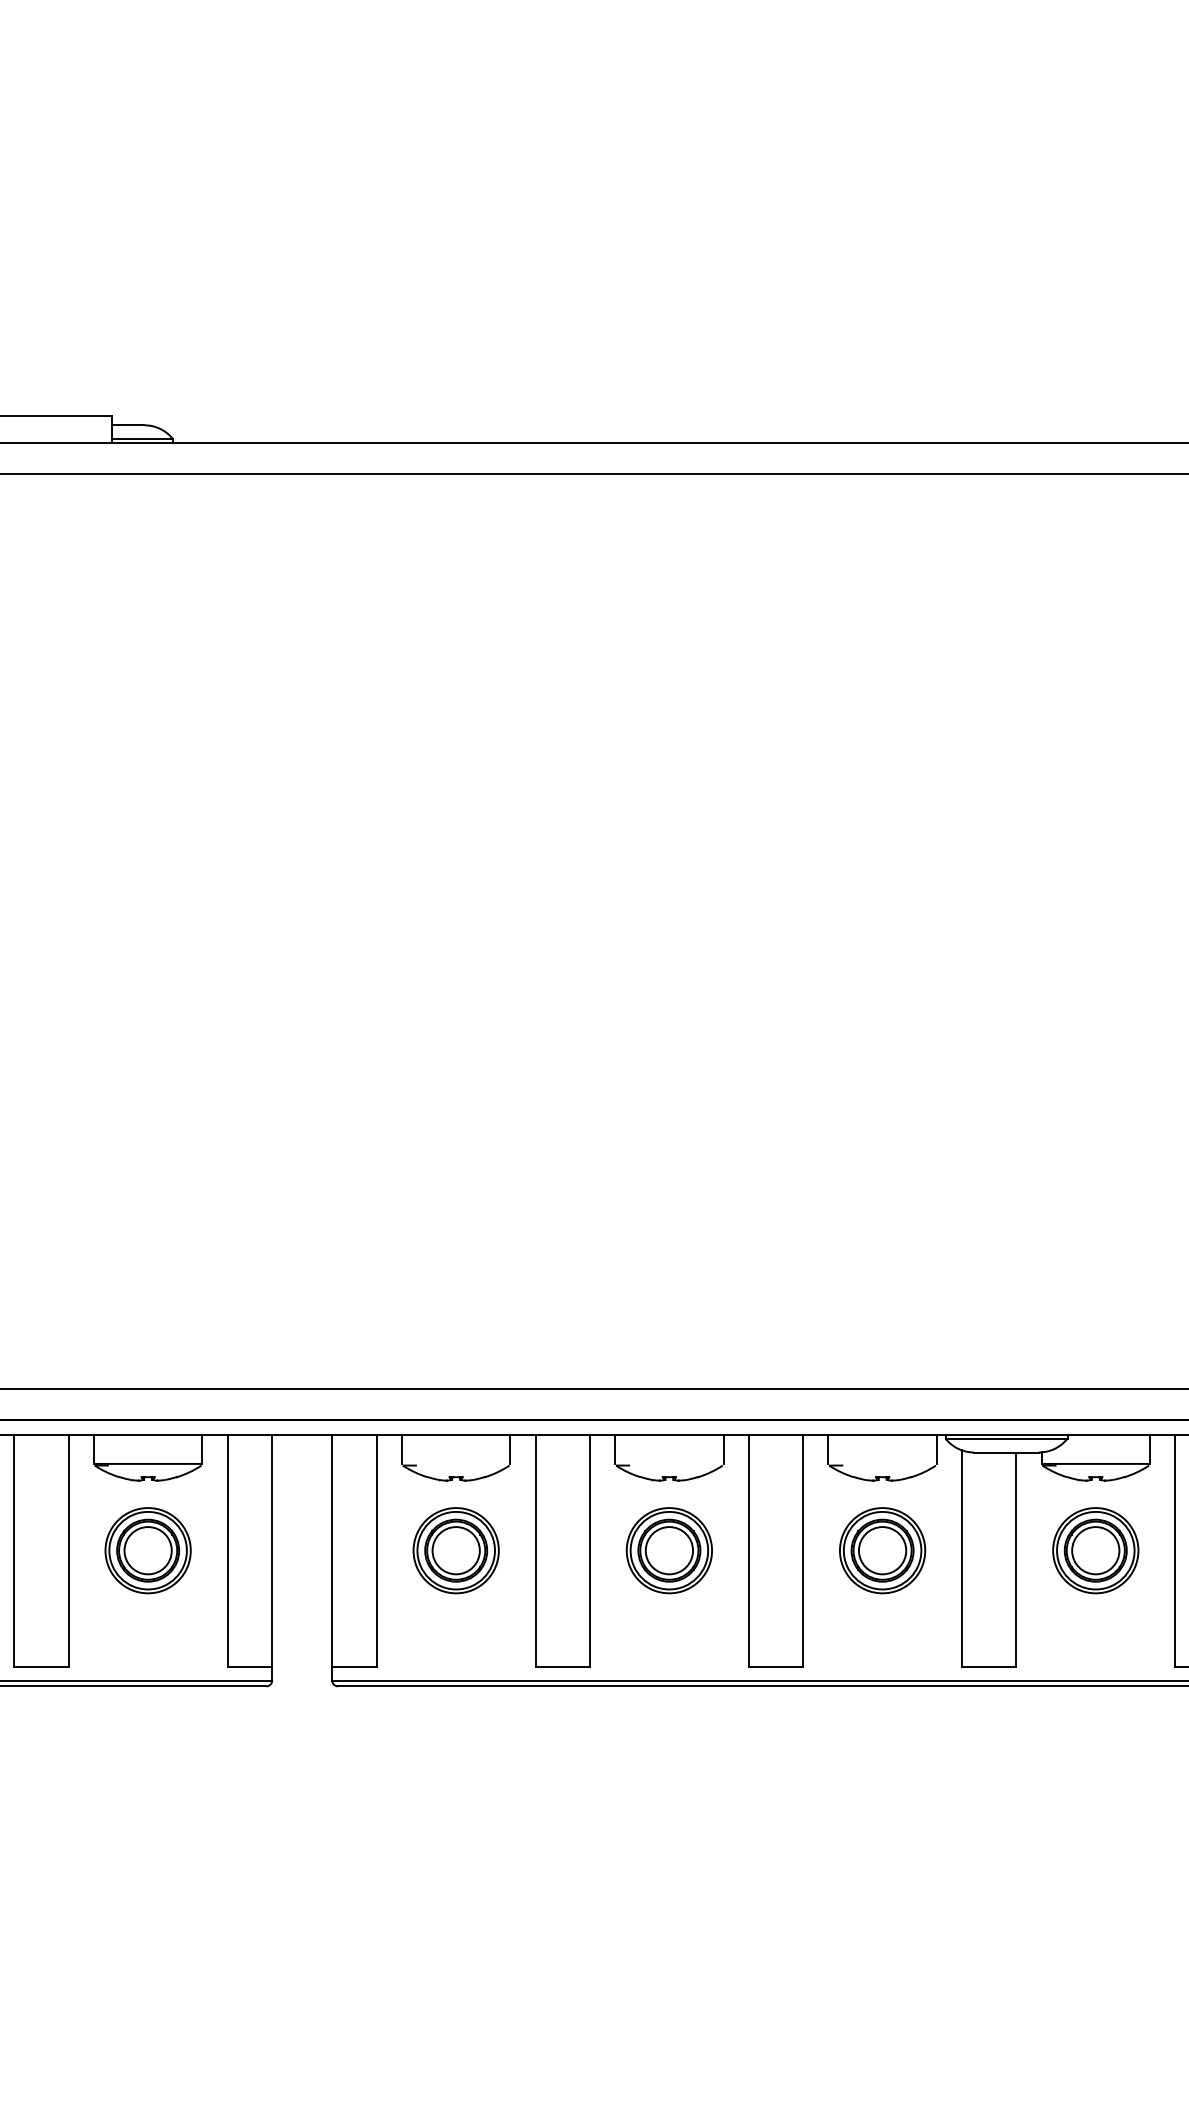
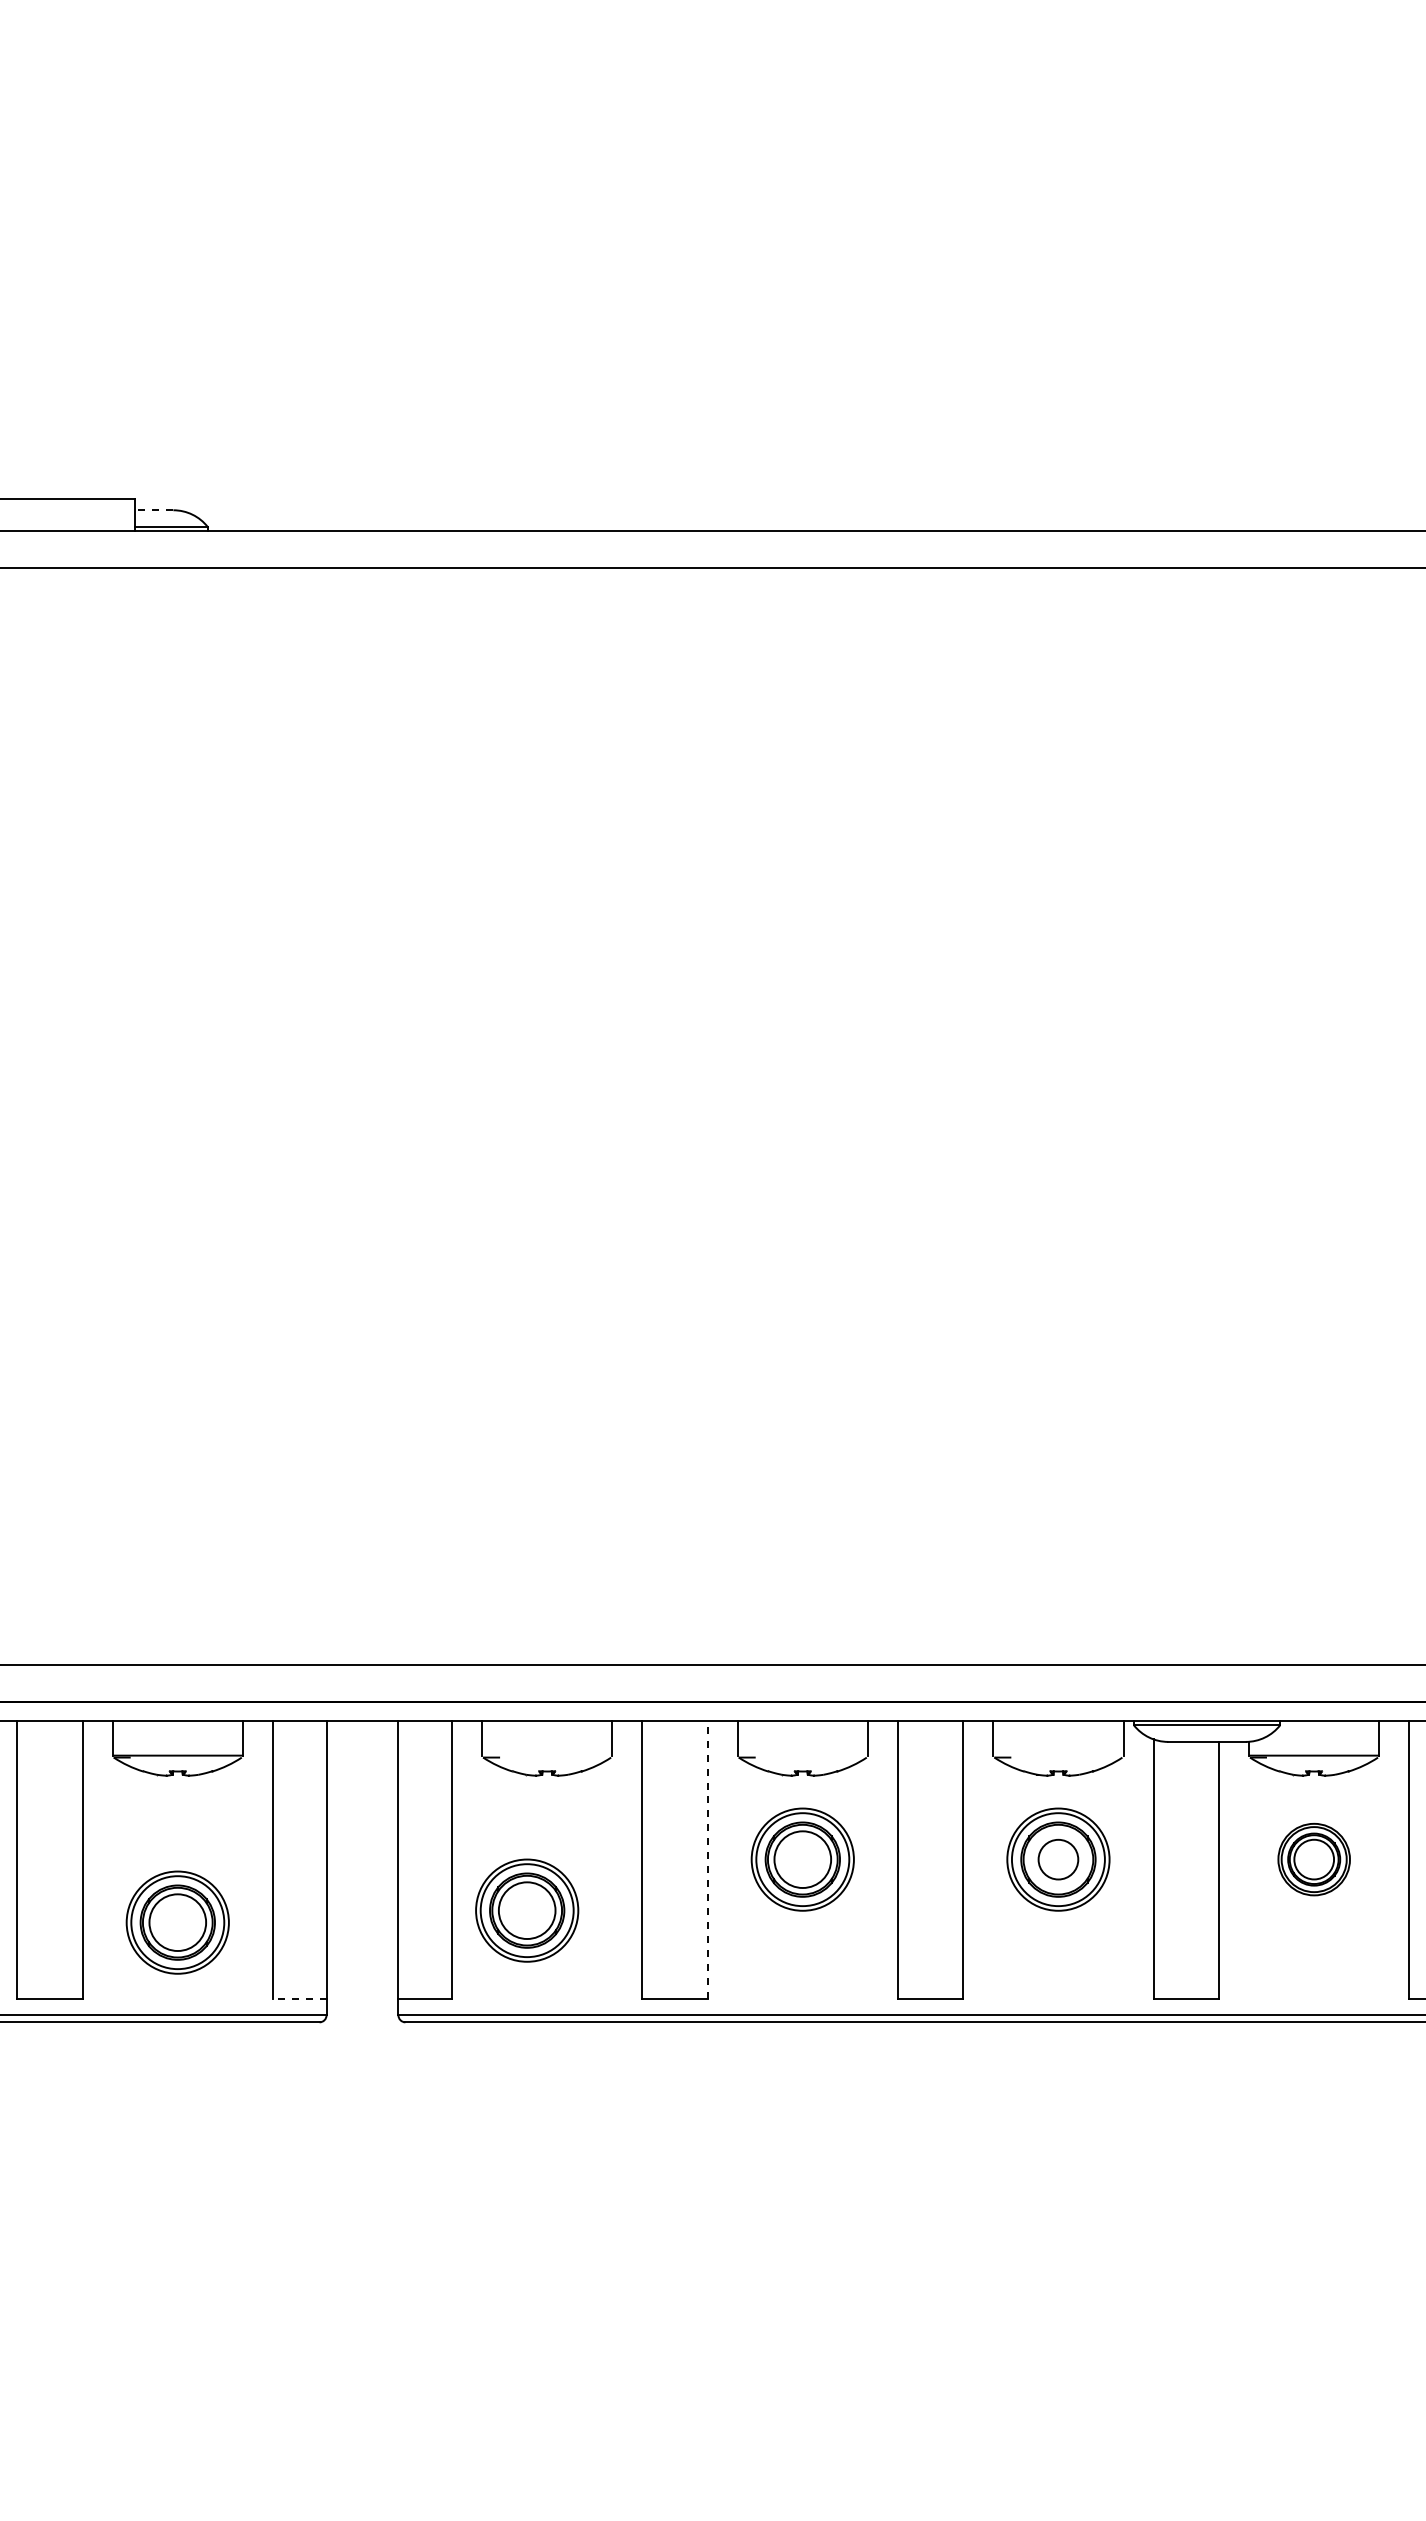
line: (127, 425) -> (153, 510), solid -> dashed
part: (147, 1550) -> (177, 1922), moved
part: (456, 1550) -> (527, 1910), moved
line: (589, 1550) -> (707, 1859), solid -> dashed
circle: (882, 1550) -> (1058, 1859), size x0.7
part: (1096, 1550) -> (1314, 1859), size x0.7
line: (249, 1667) -> (299, 1999), solid -> dashed

